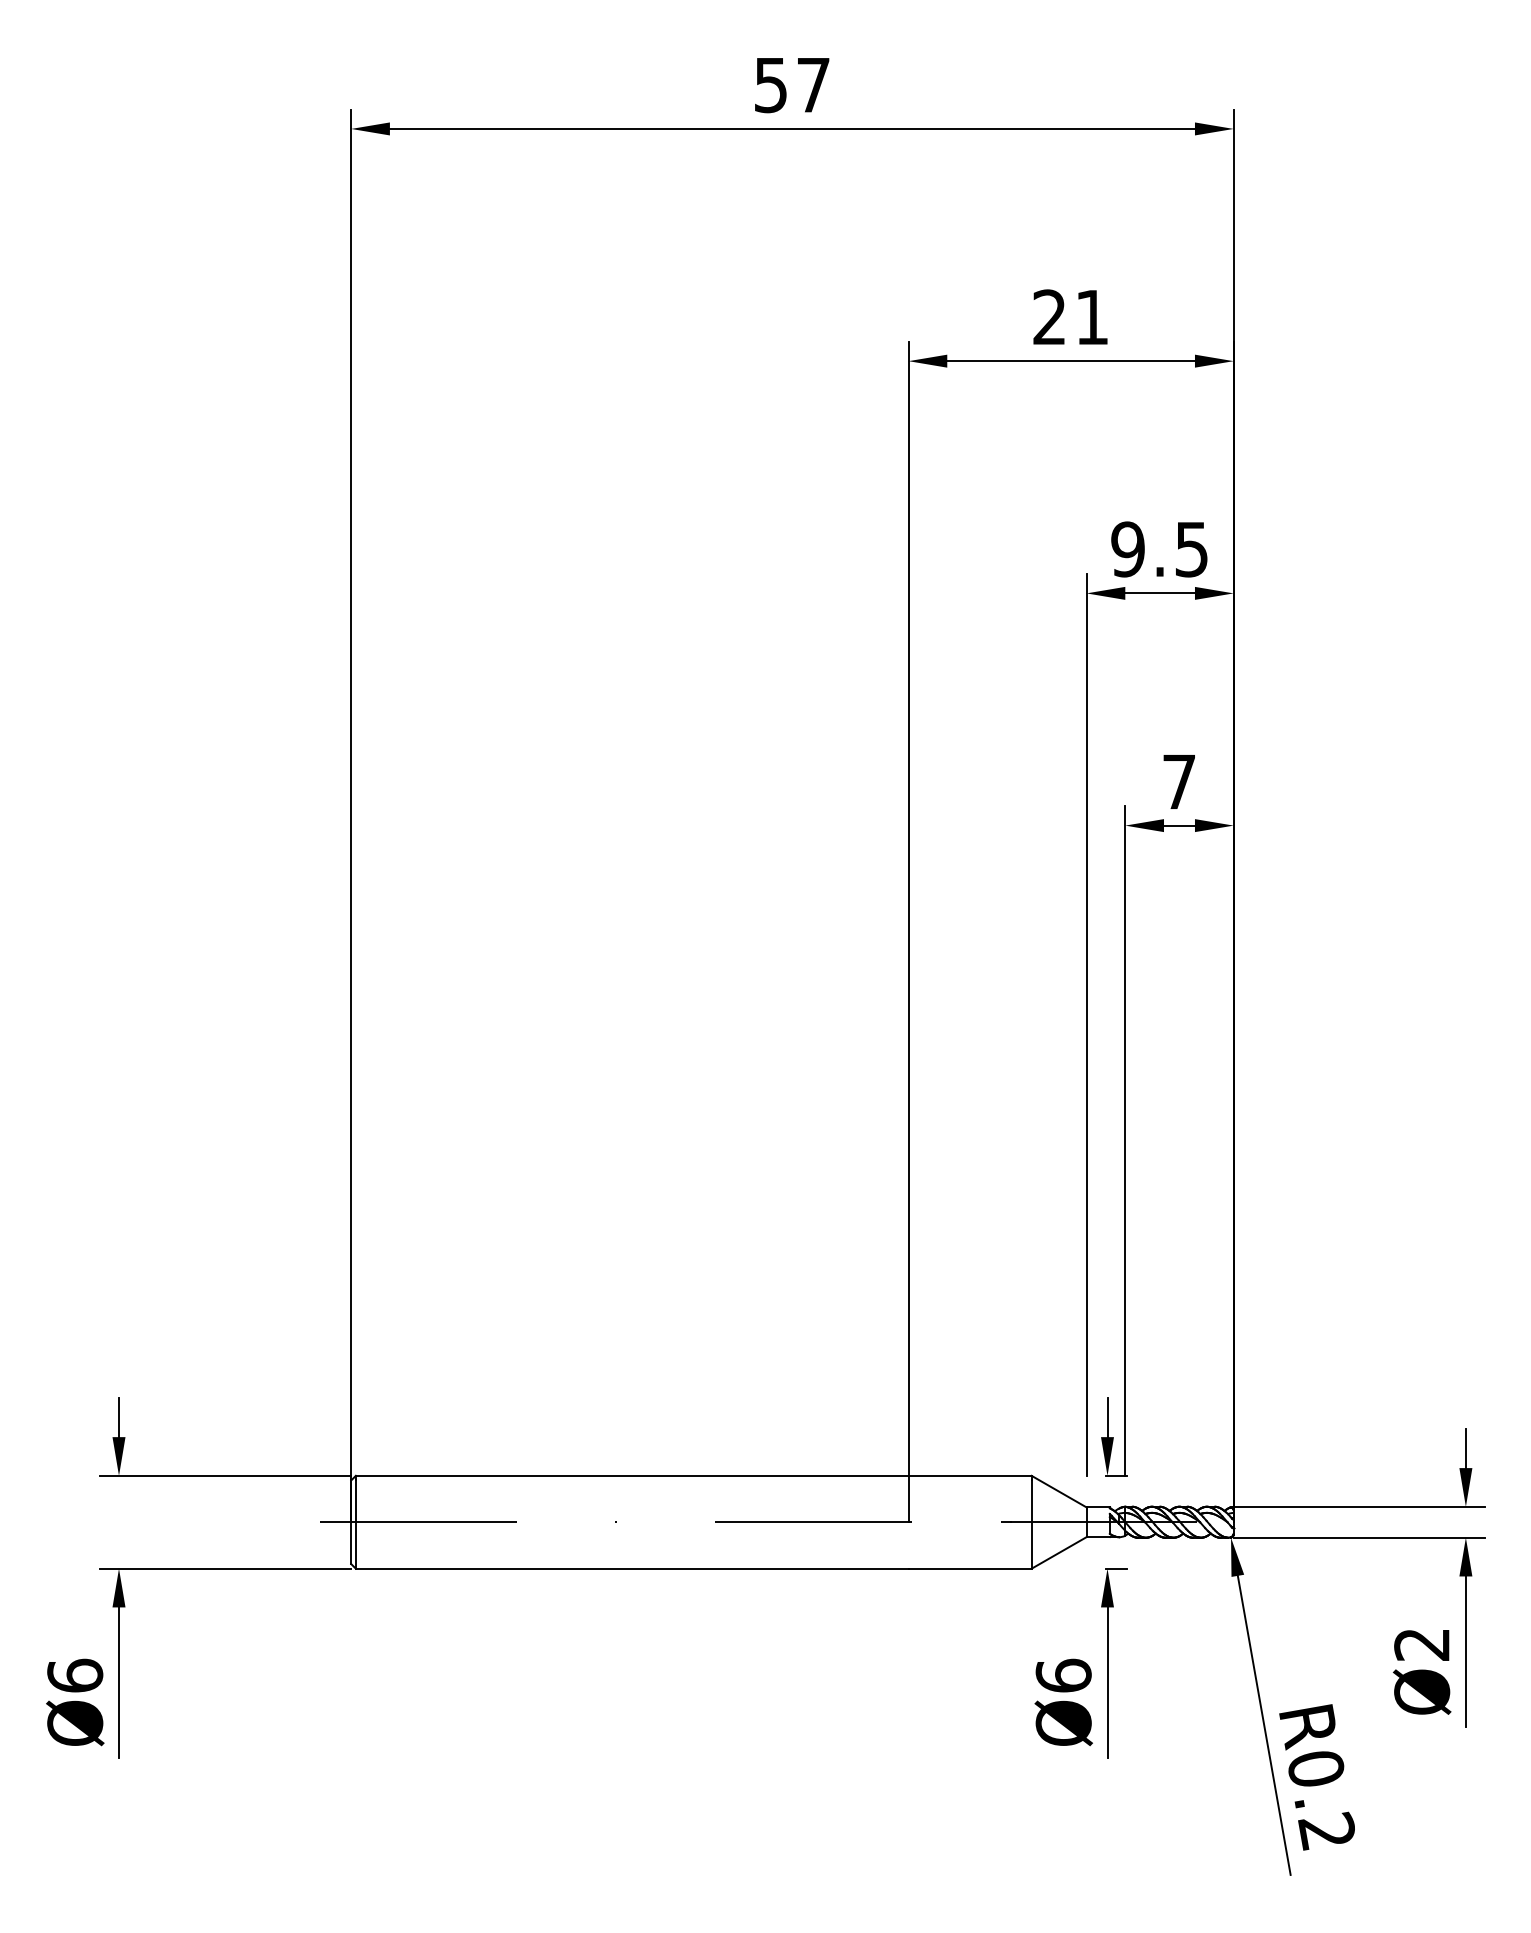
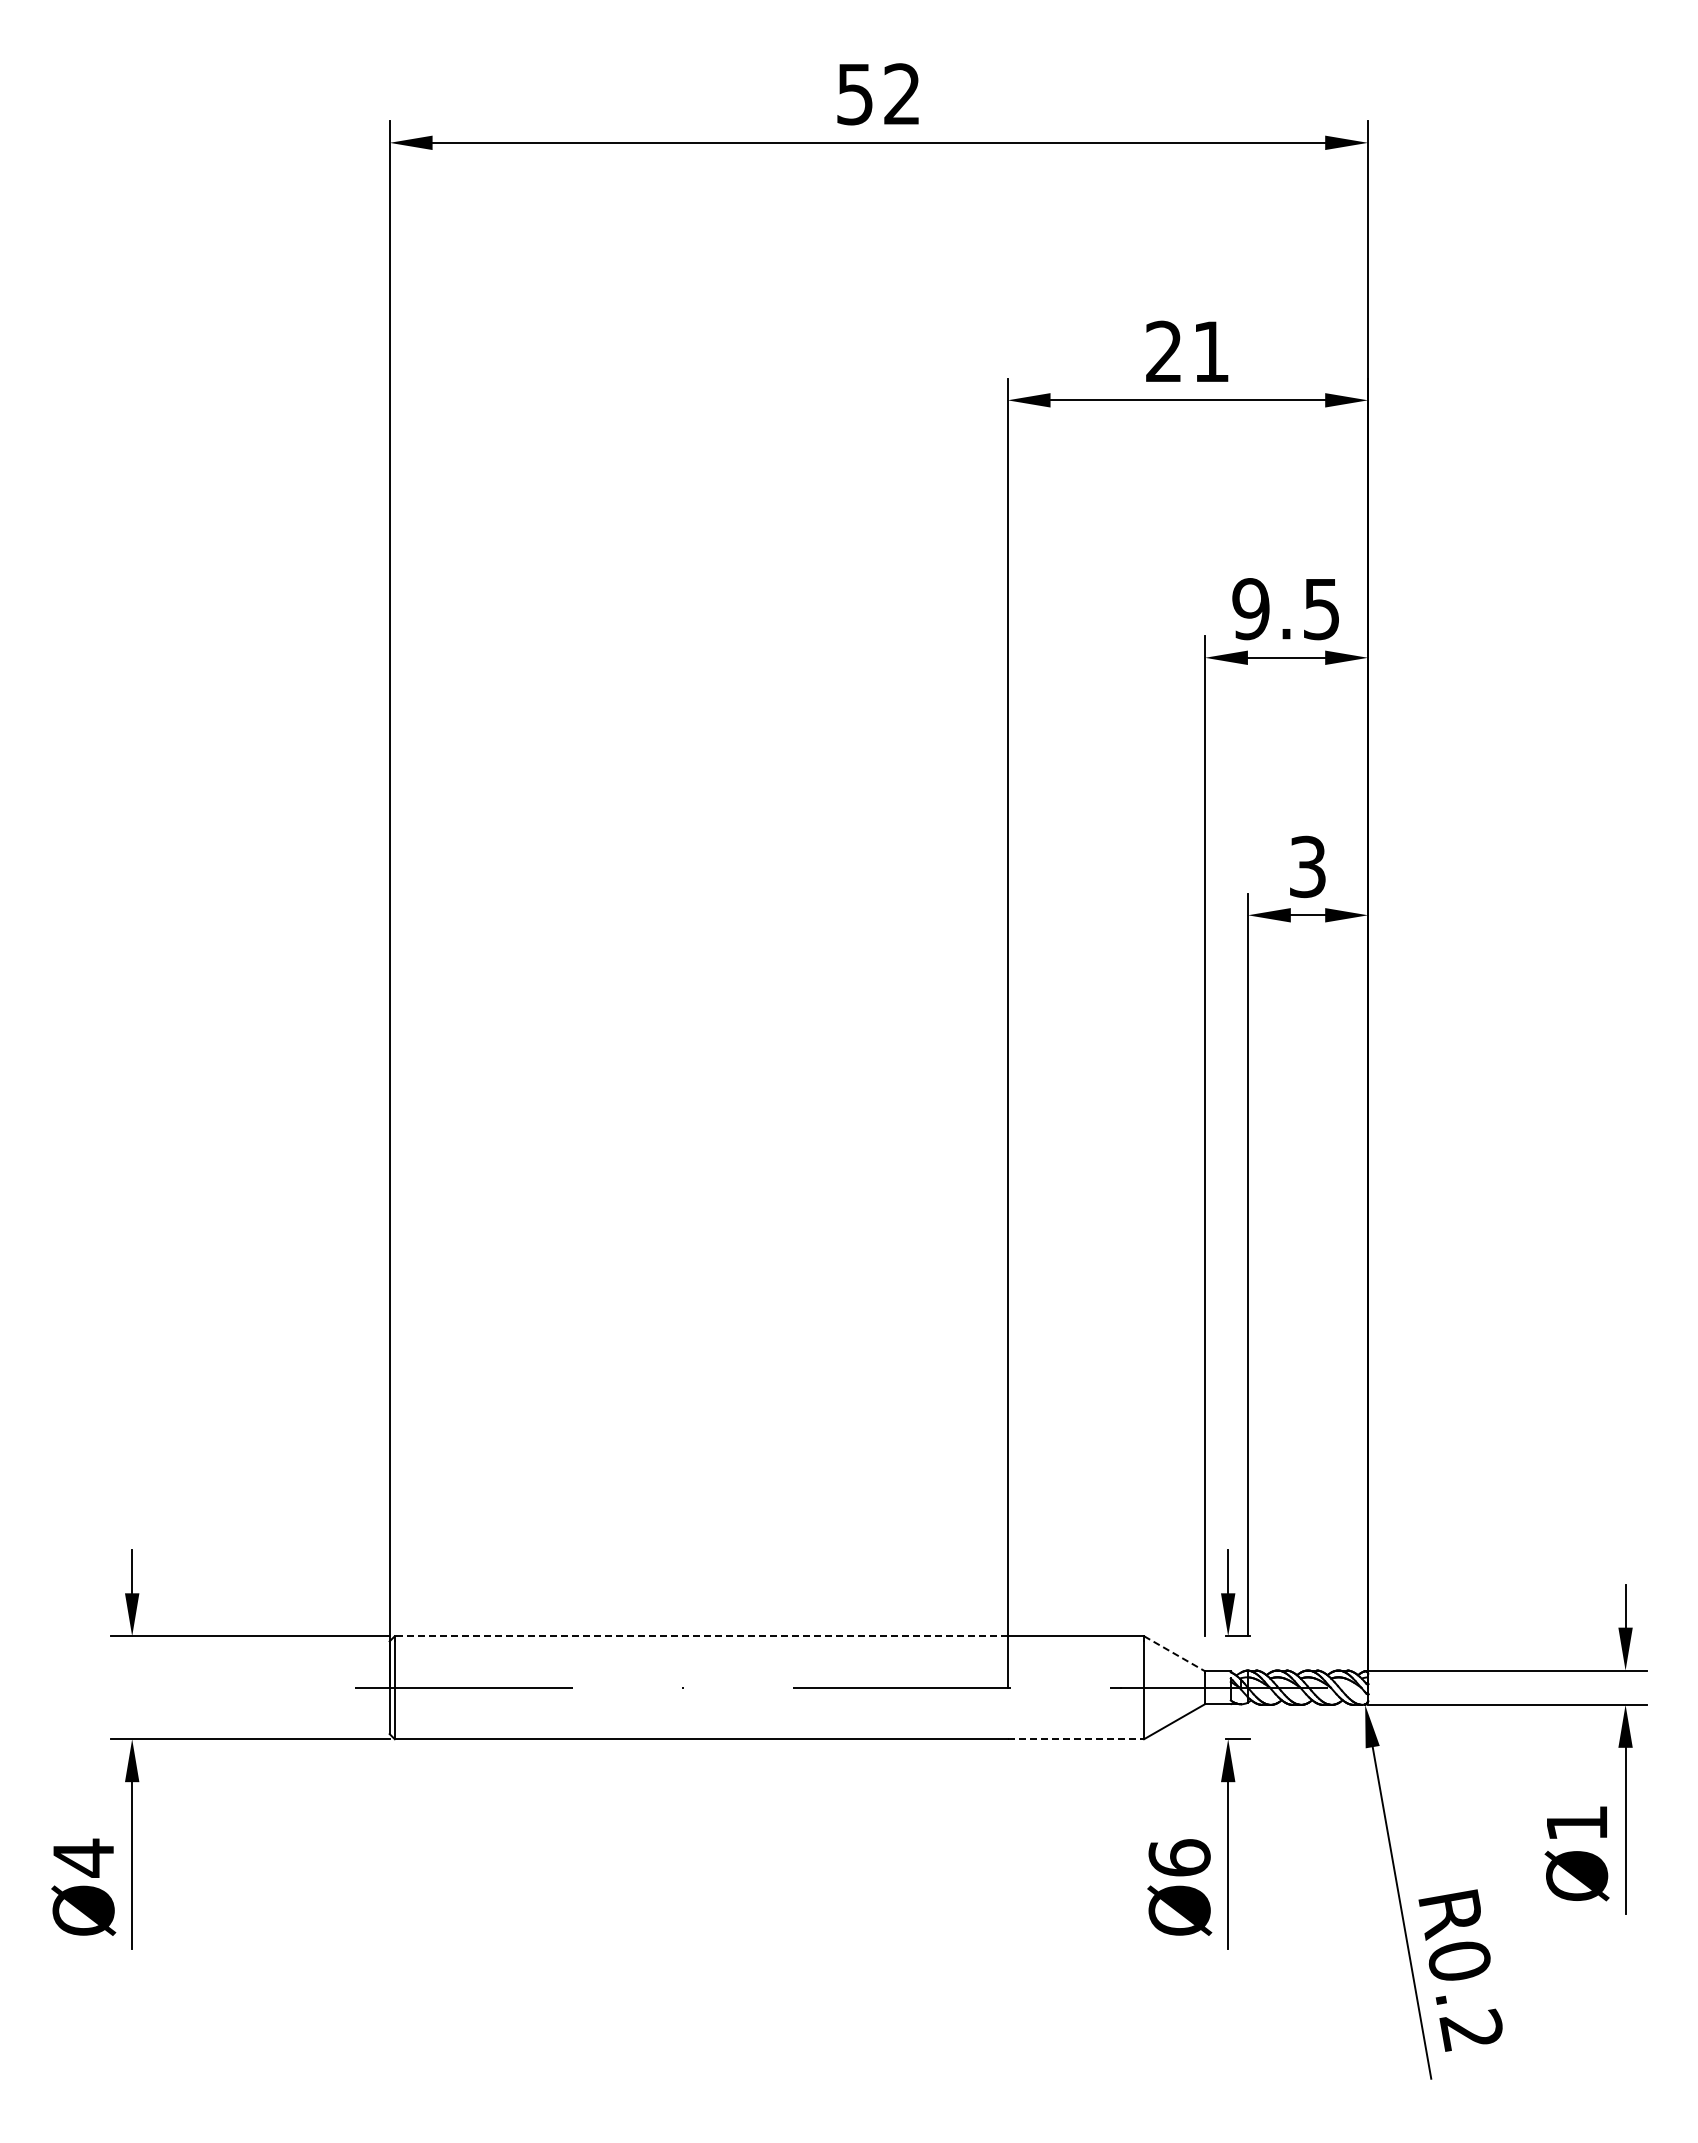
text: (812, 84) -> (901, 93), 57 -> 52
text: (1179, 781) -> (1307, 866), 7 -> 3
line: (631, 1476) -> (700, 1636), solid -> dashed
line: (1059, 1491) -> (1174, 1653), solid -> dashed
line: (970, 1568) -> (1076, 1739), solid -> dashed
text: (1421, 1644) -> (1576, 1823), Ø2 -> Ø1
text: (75, 1675) -> (83, 1857), Ø6 -> Ø4

